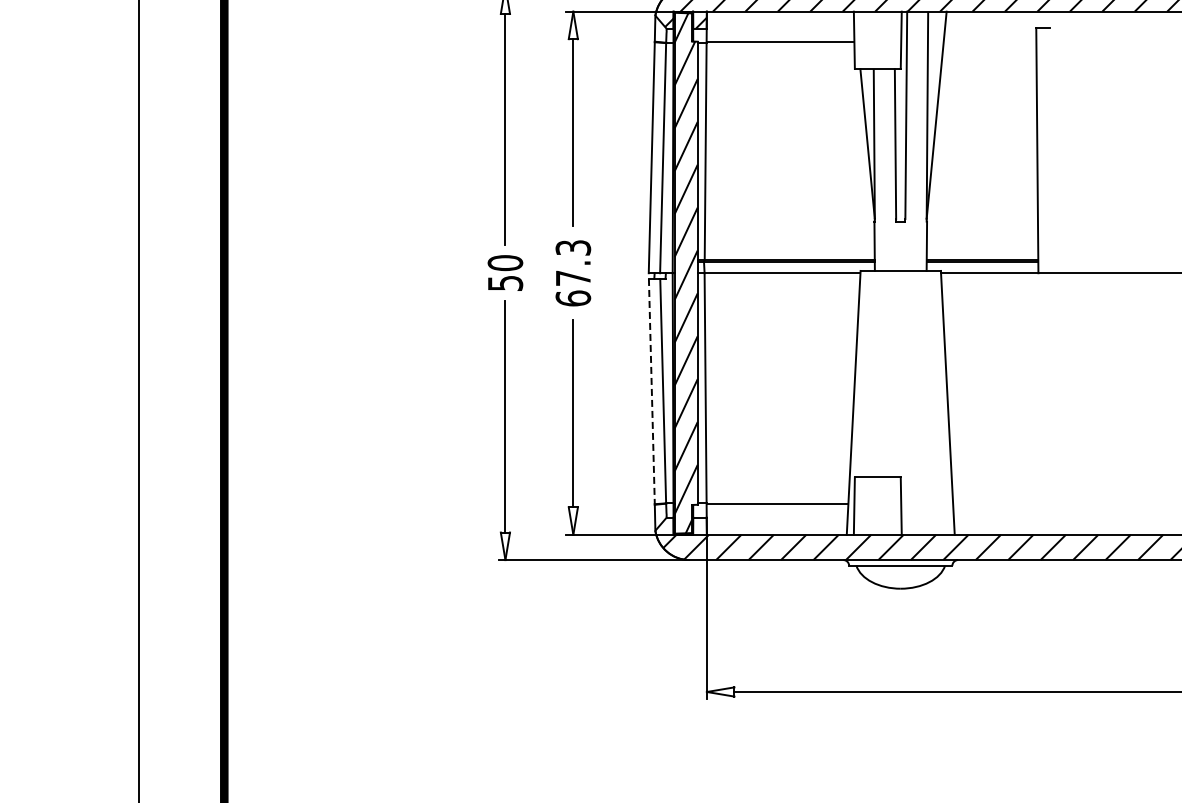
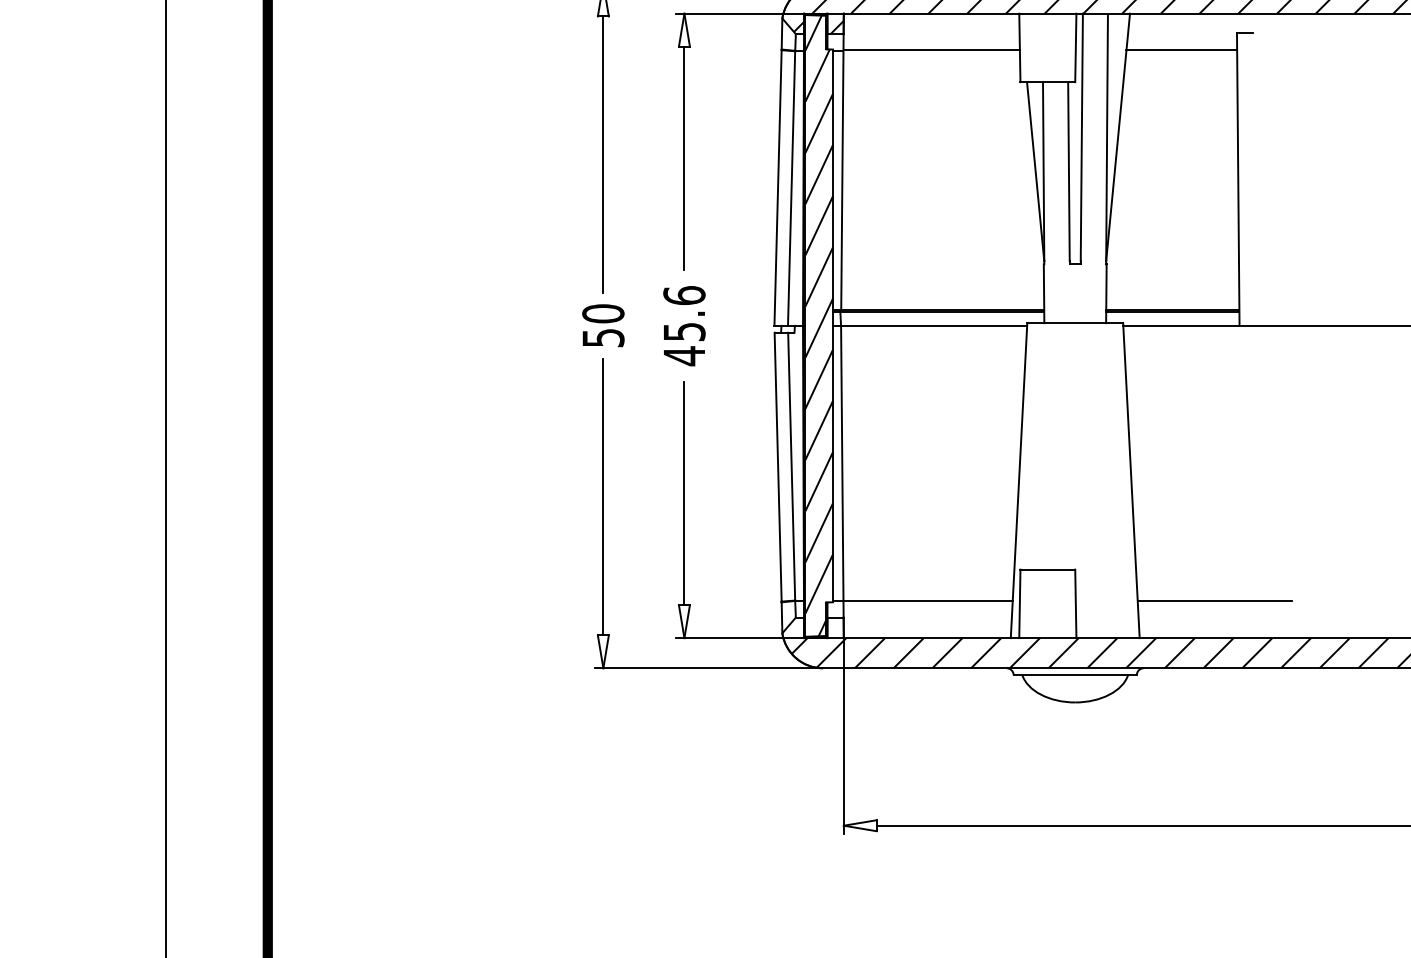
line: (989, 42) -> (1181, 50), added
text: (573, 273) -> (684, 326), 67.3 -> 45.6
line: (651, 391) -> (777, 467), dashed -> solid
line: (1017, 504) -> (1214, 601), added

